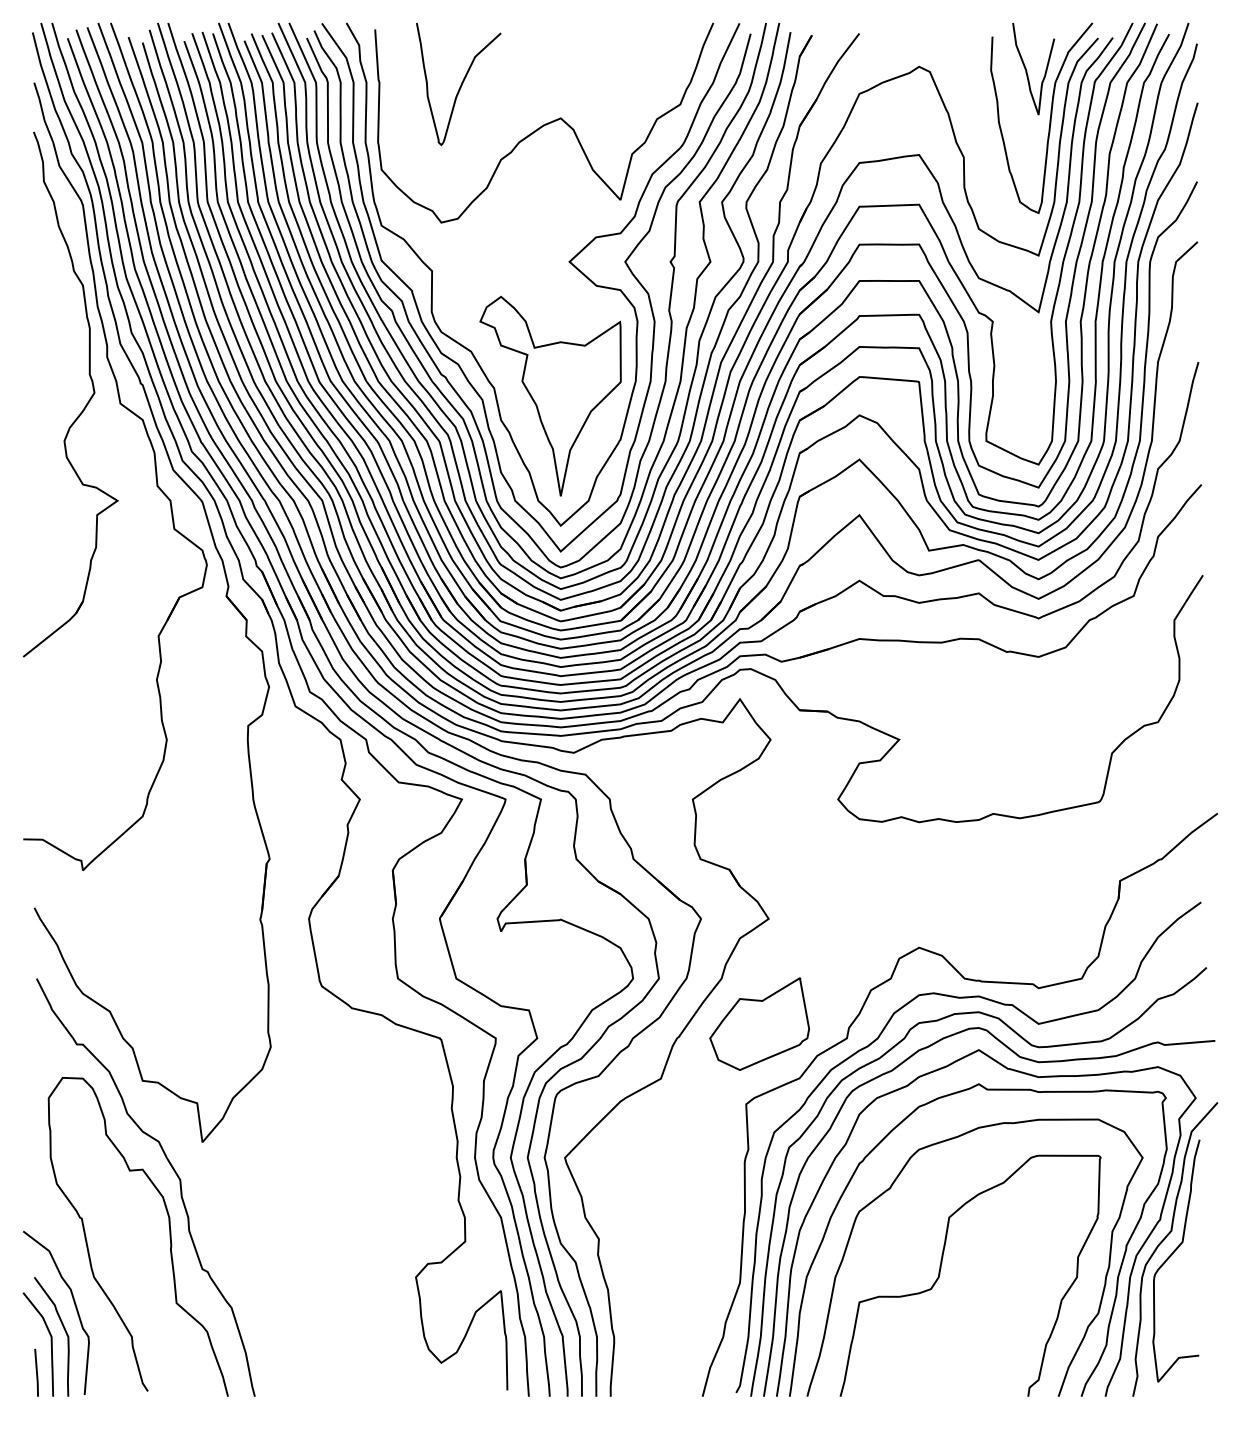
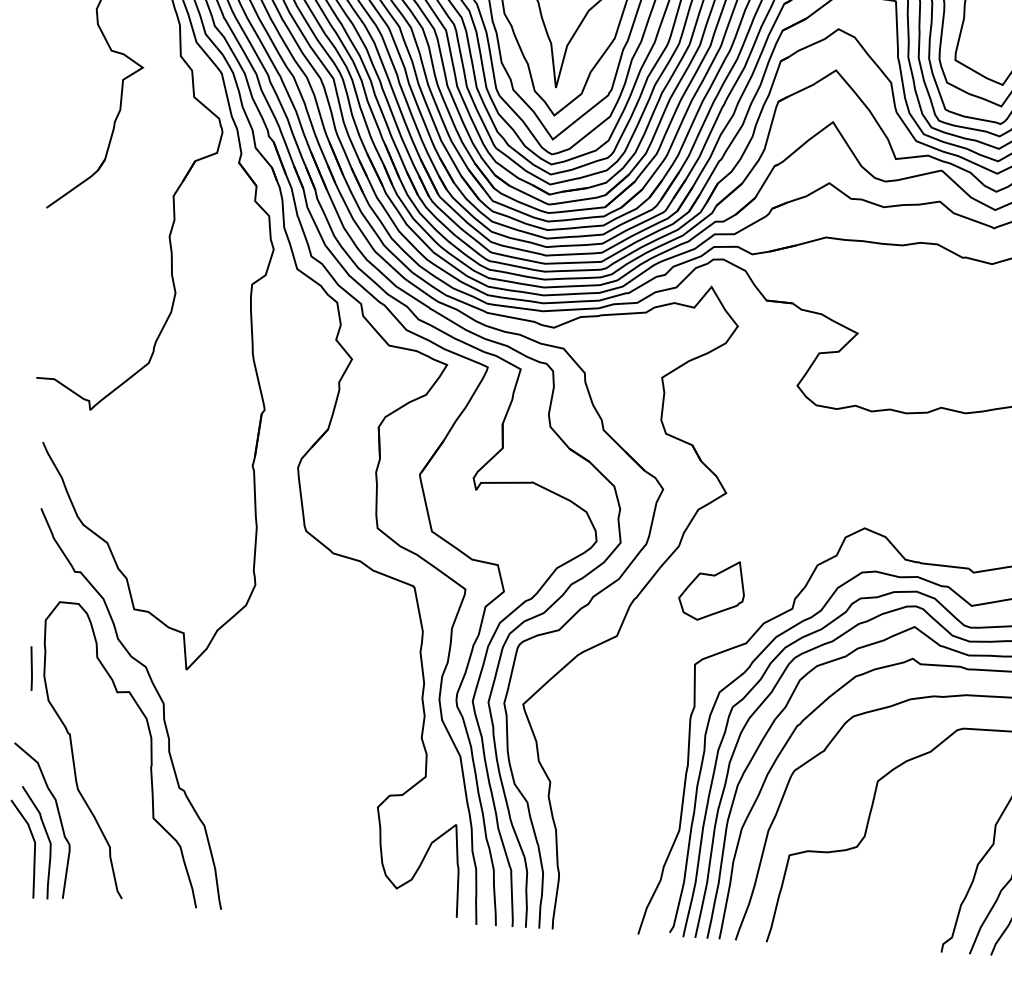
part: (759, 1023) -> (711, 590), size x0.7
line: (36, 1372) -> (31, 668), moved

